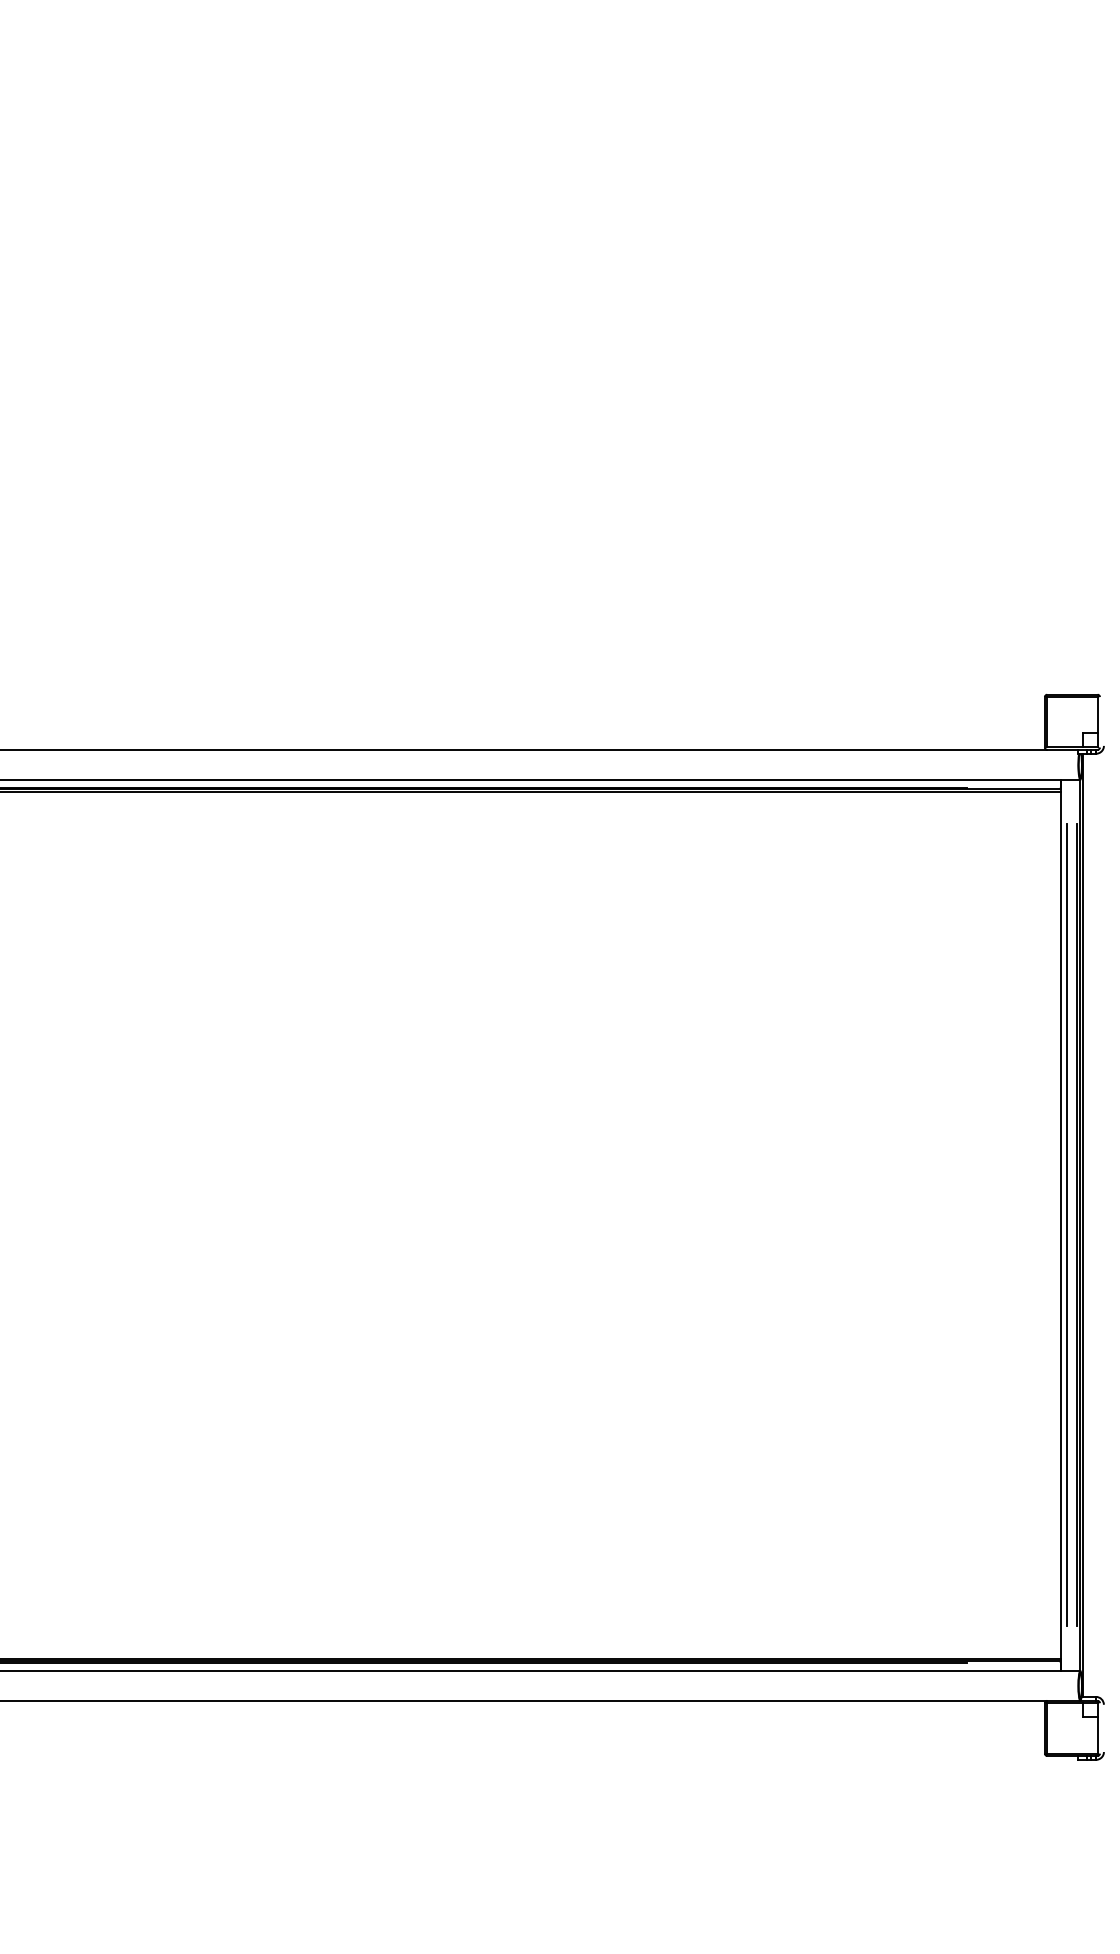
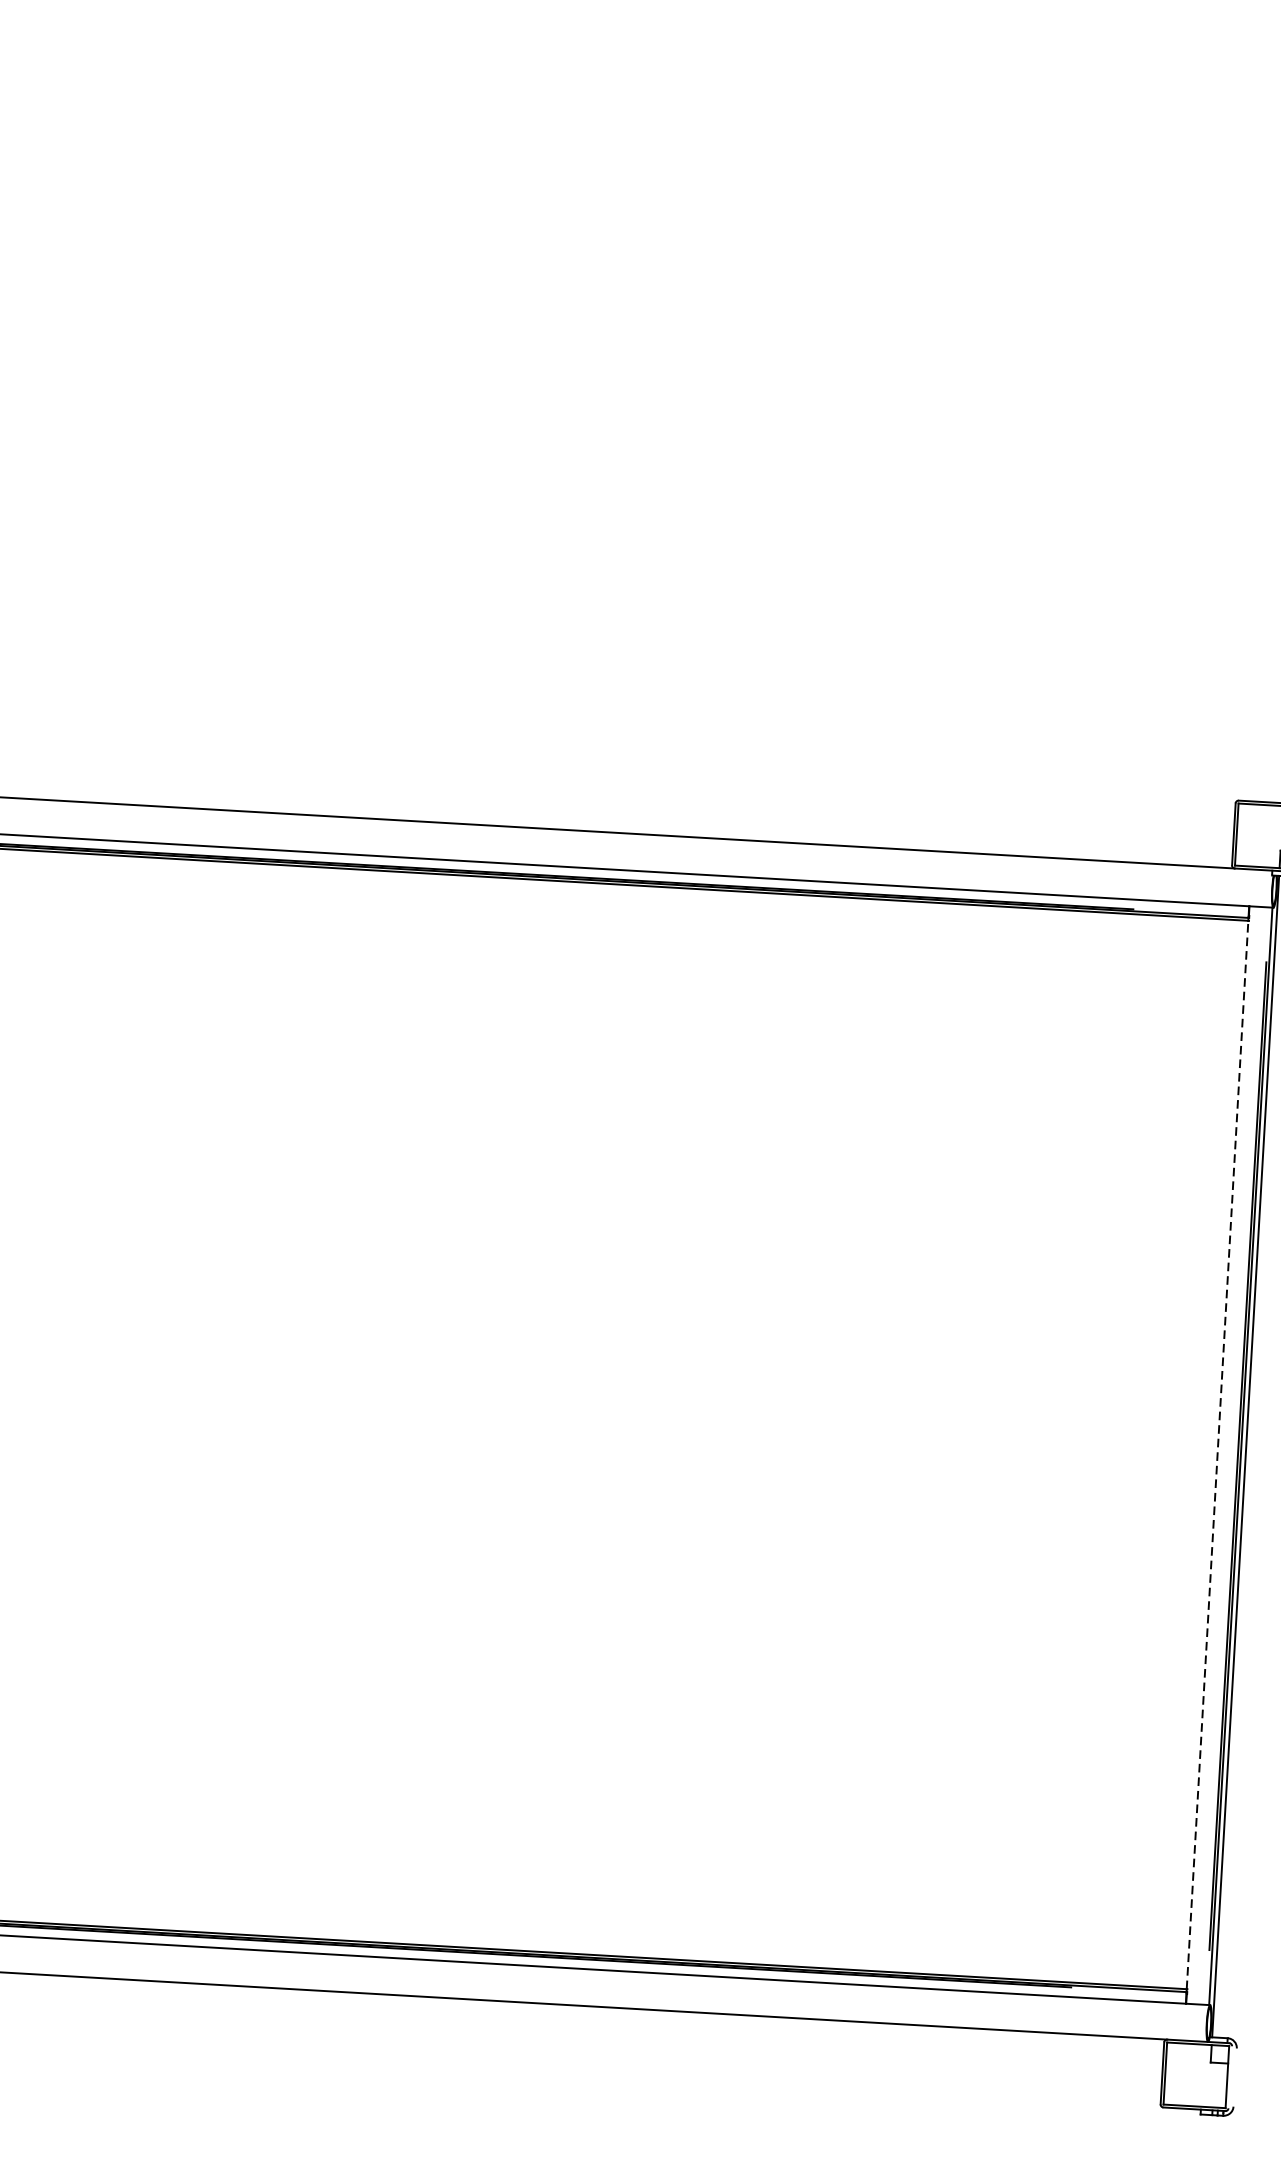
line: (1060, 1225) -> (1217, 1455), solid -> dashed
line: (1066, 1225) -> (1224, 1455), removed

